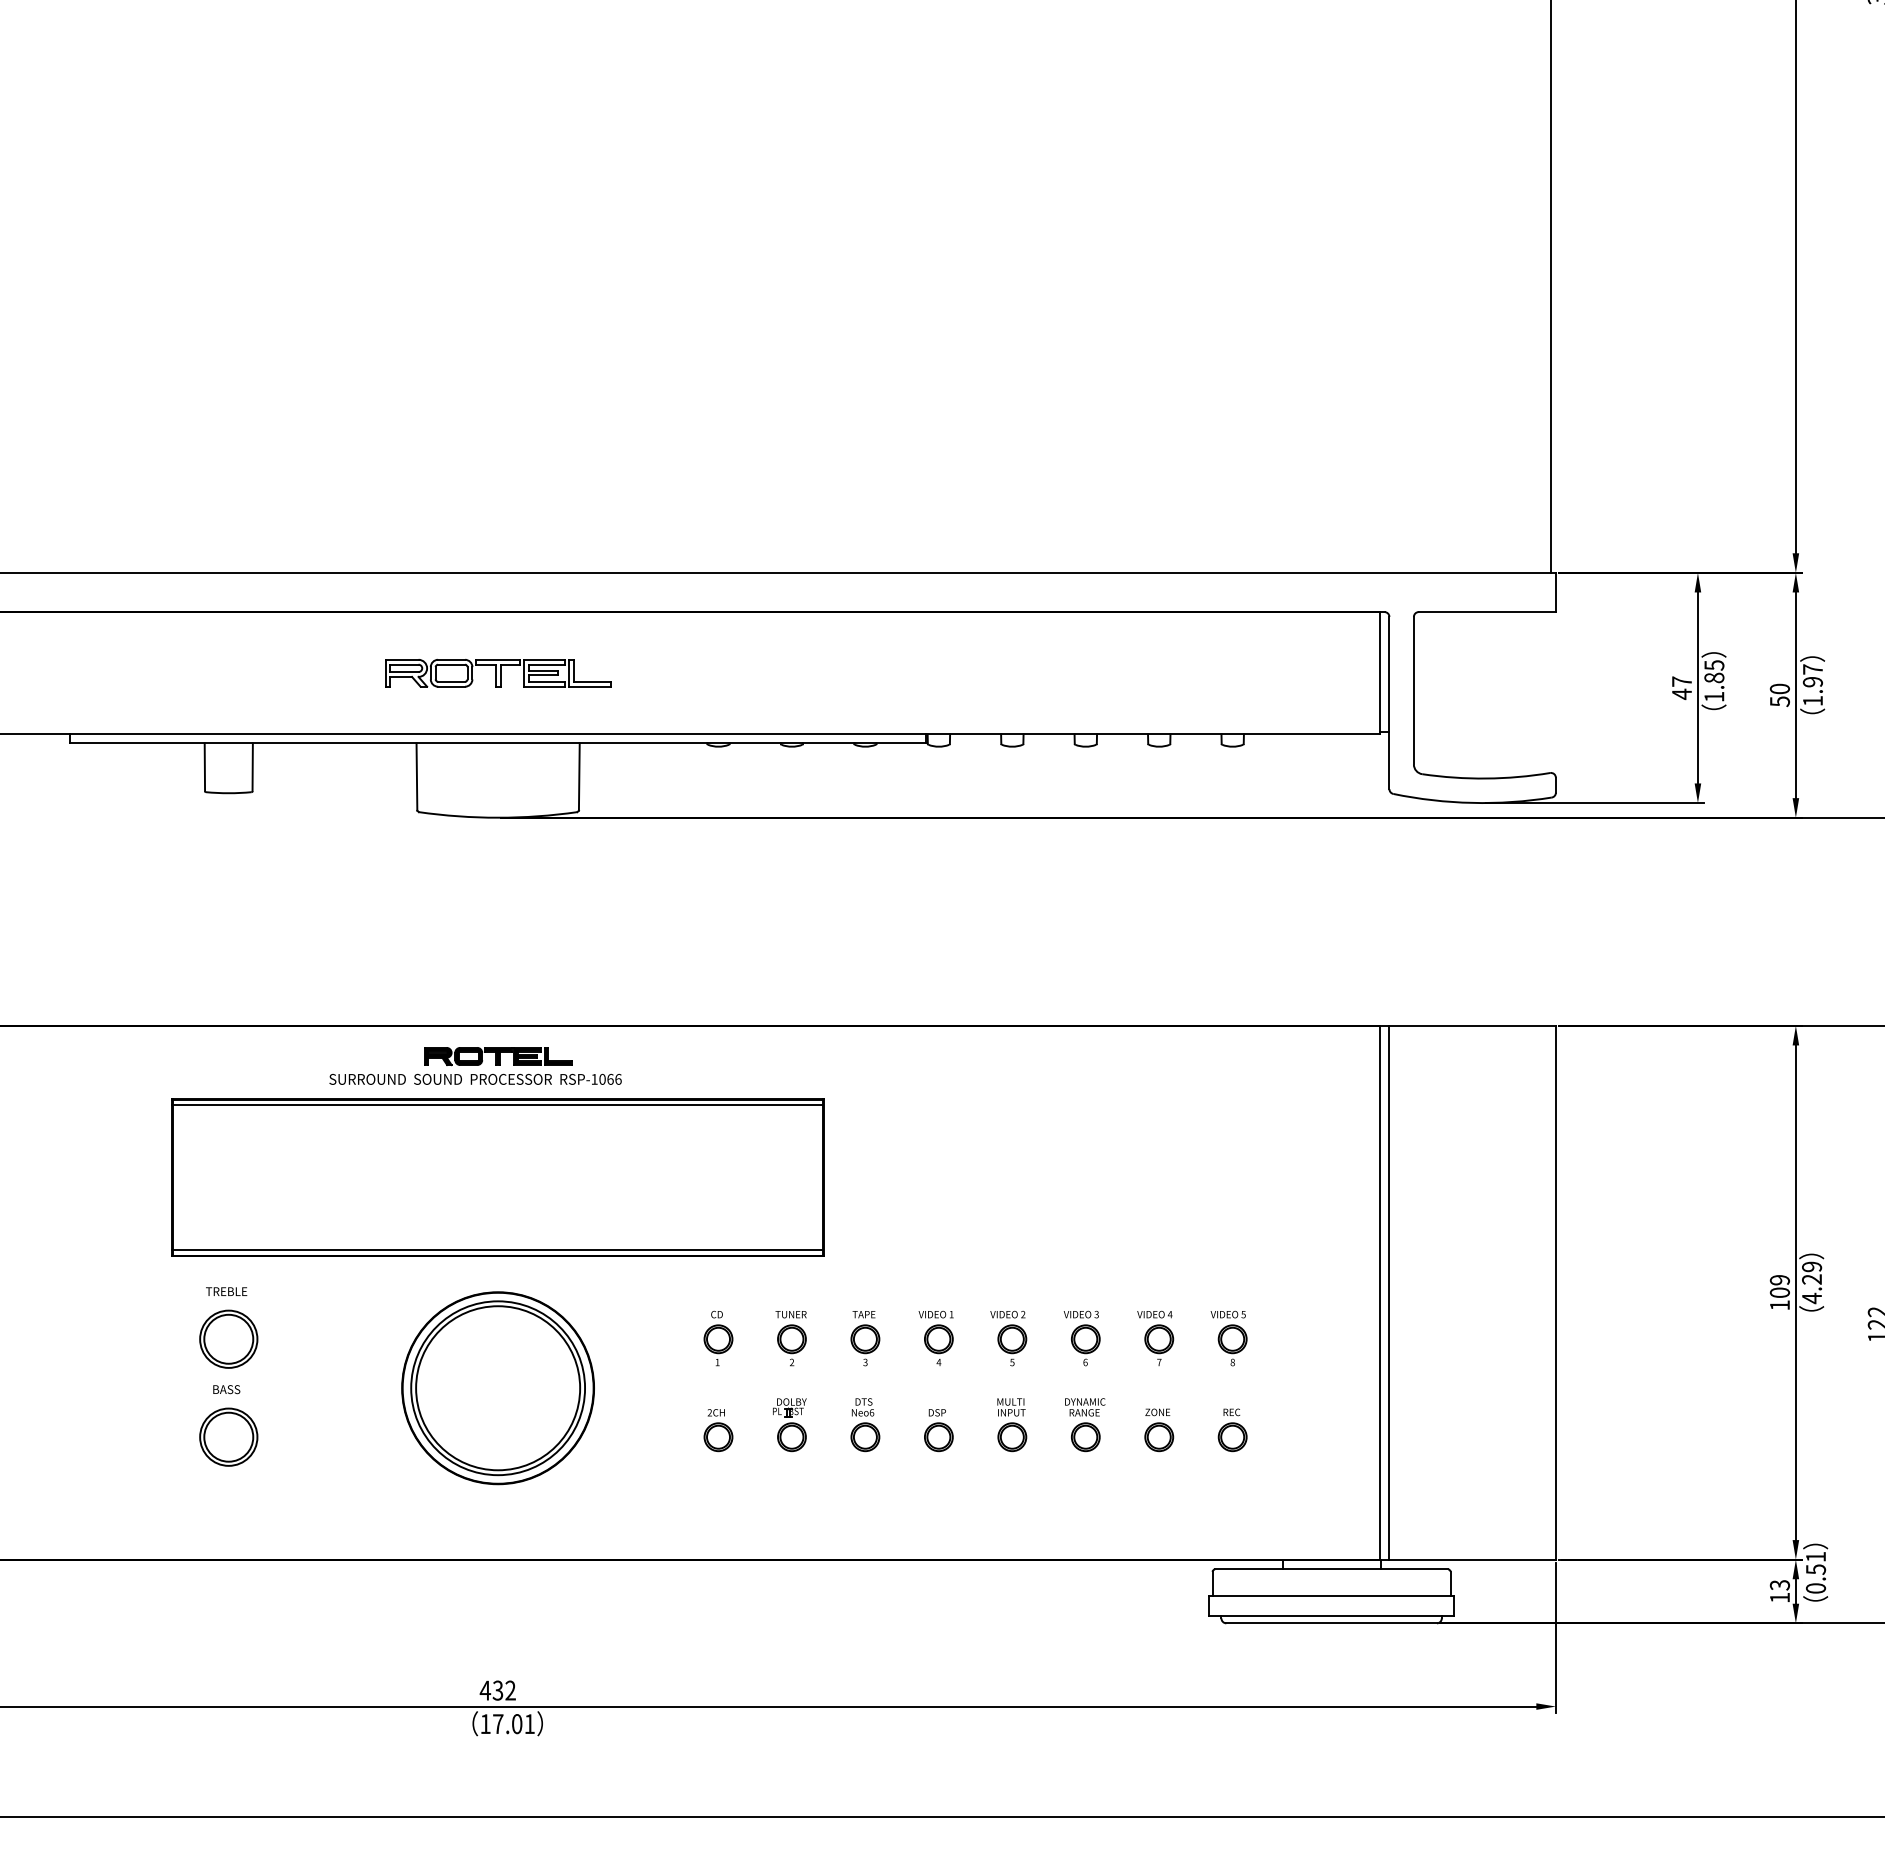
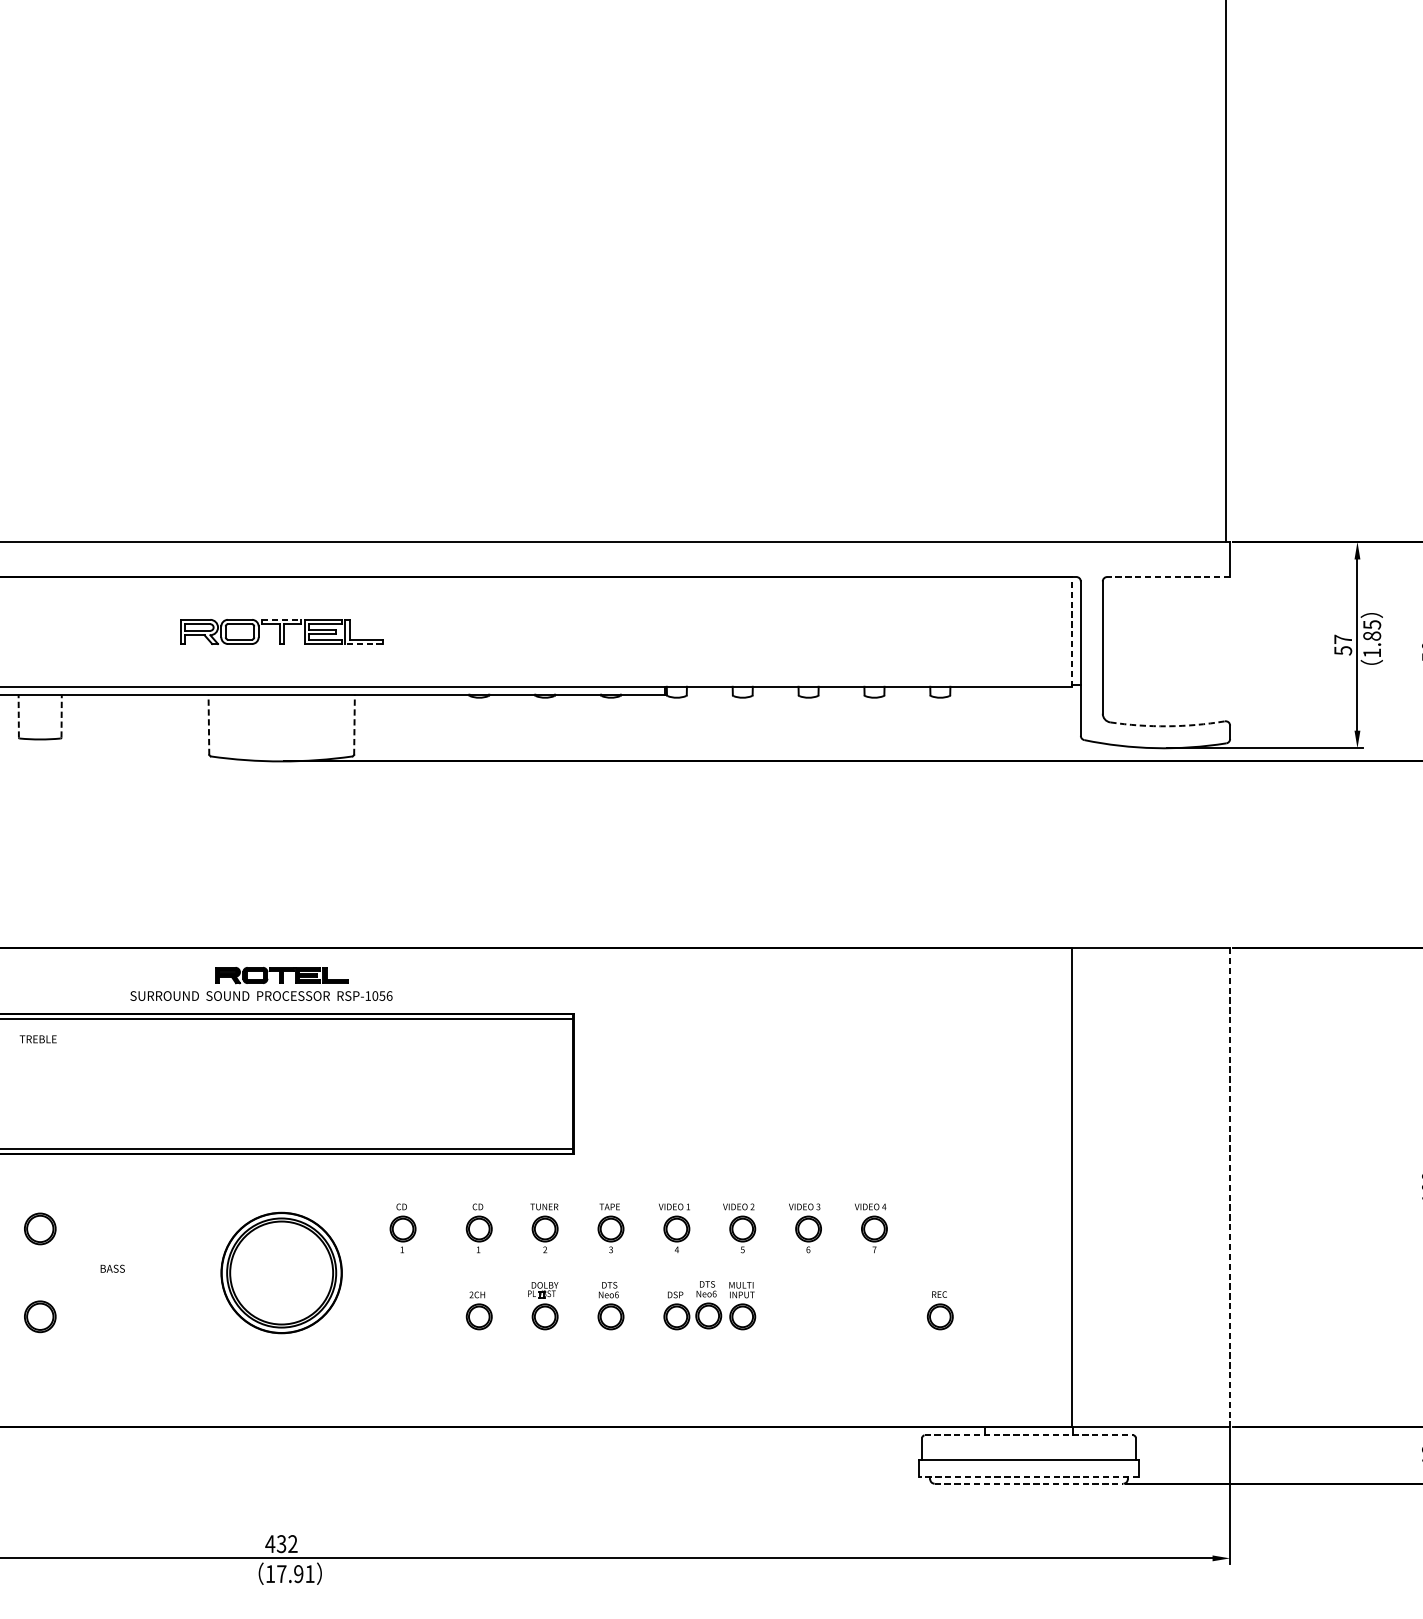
line: (1487, 612) -> (1168, 577), solid -> dashed
line: (498, 659) -> (282, 619), solid -> dashed
line: (1379, 672) -> (1071, 631), solid -> dashed
line: (589, 686) -> (363, 643), solid -> dashed
text: (1682, 694) -> (1343, 650), 47 -> 57
line: (204, 767) -> (18, 716), solid -> dashed
line: (252, 767) -> (61, 716), solid -> dashed
line: (416, 776) -> (208, 724), solid -> dashed
line: (579, 776) -> (354, 724), solid -> dashed
arc: (1486, 778) -> (1167, 726), solid -> dashed
text: (610, 1078) -> (382, 995), RSP-1066 -> RSP-1056
text: (226, 1291) -> (38, 1039), moved
line: (1389, 1292) -> (1080, 1187), removed
line: (1555, 1292) -> (1229, 1187), solid -> dashed
part: (228, 1338) -> (39, 1228), size x0.6
part: (633, 1338) -> (403, 1228), added
part: (1228, 1338) -> (936, 1228), removed
part: (497, 1388) -> (281, 1273), size x0.7
text: (226, 1389) -> (112, 1268), moved
part: (974, 1424) -> (708, 1305), added
part: (1085, 1425) -> (808, 1306), removed
part: (1159, 1430) -> (874, 1310), removed
part: (228, 1436) -> (39, 1316), size x0.6
line: (1331, 1569) -> (1028, 1435), solid -> dashed
line: (1331, 1615) -> (1028, 1476), solid -> dashed
line: (1332, 1623) -> (1029, 1483), solid -> dashed
text: (517, 1724) -> (299, 1574), 17.01 -> 17.91

